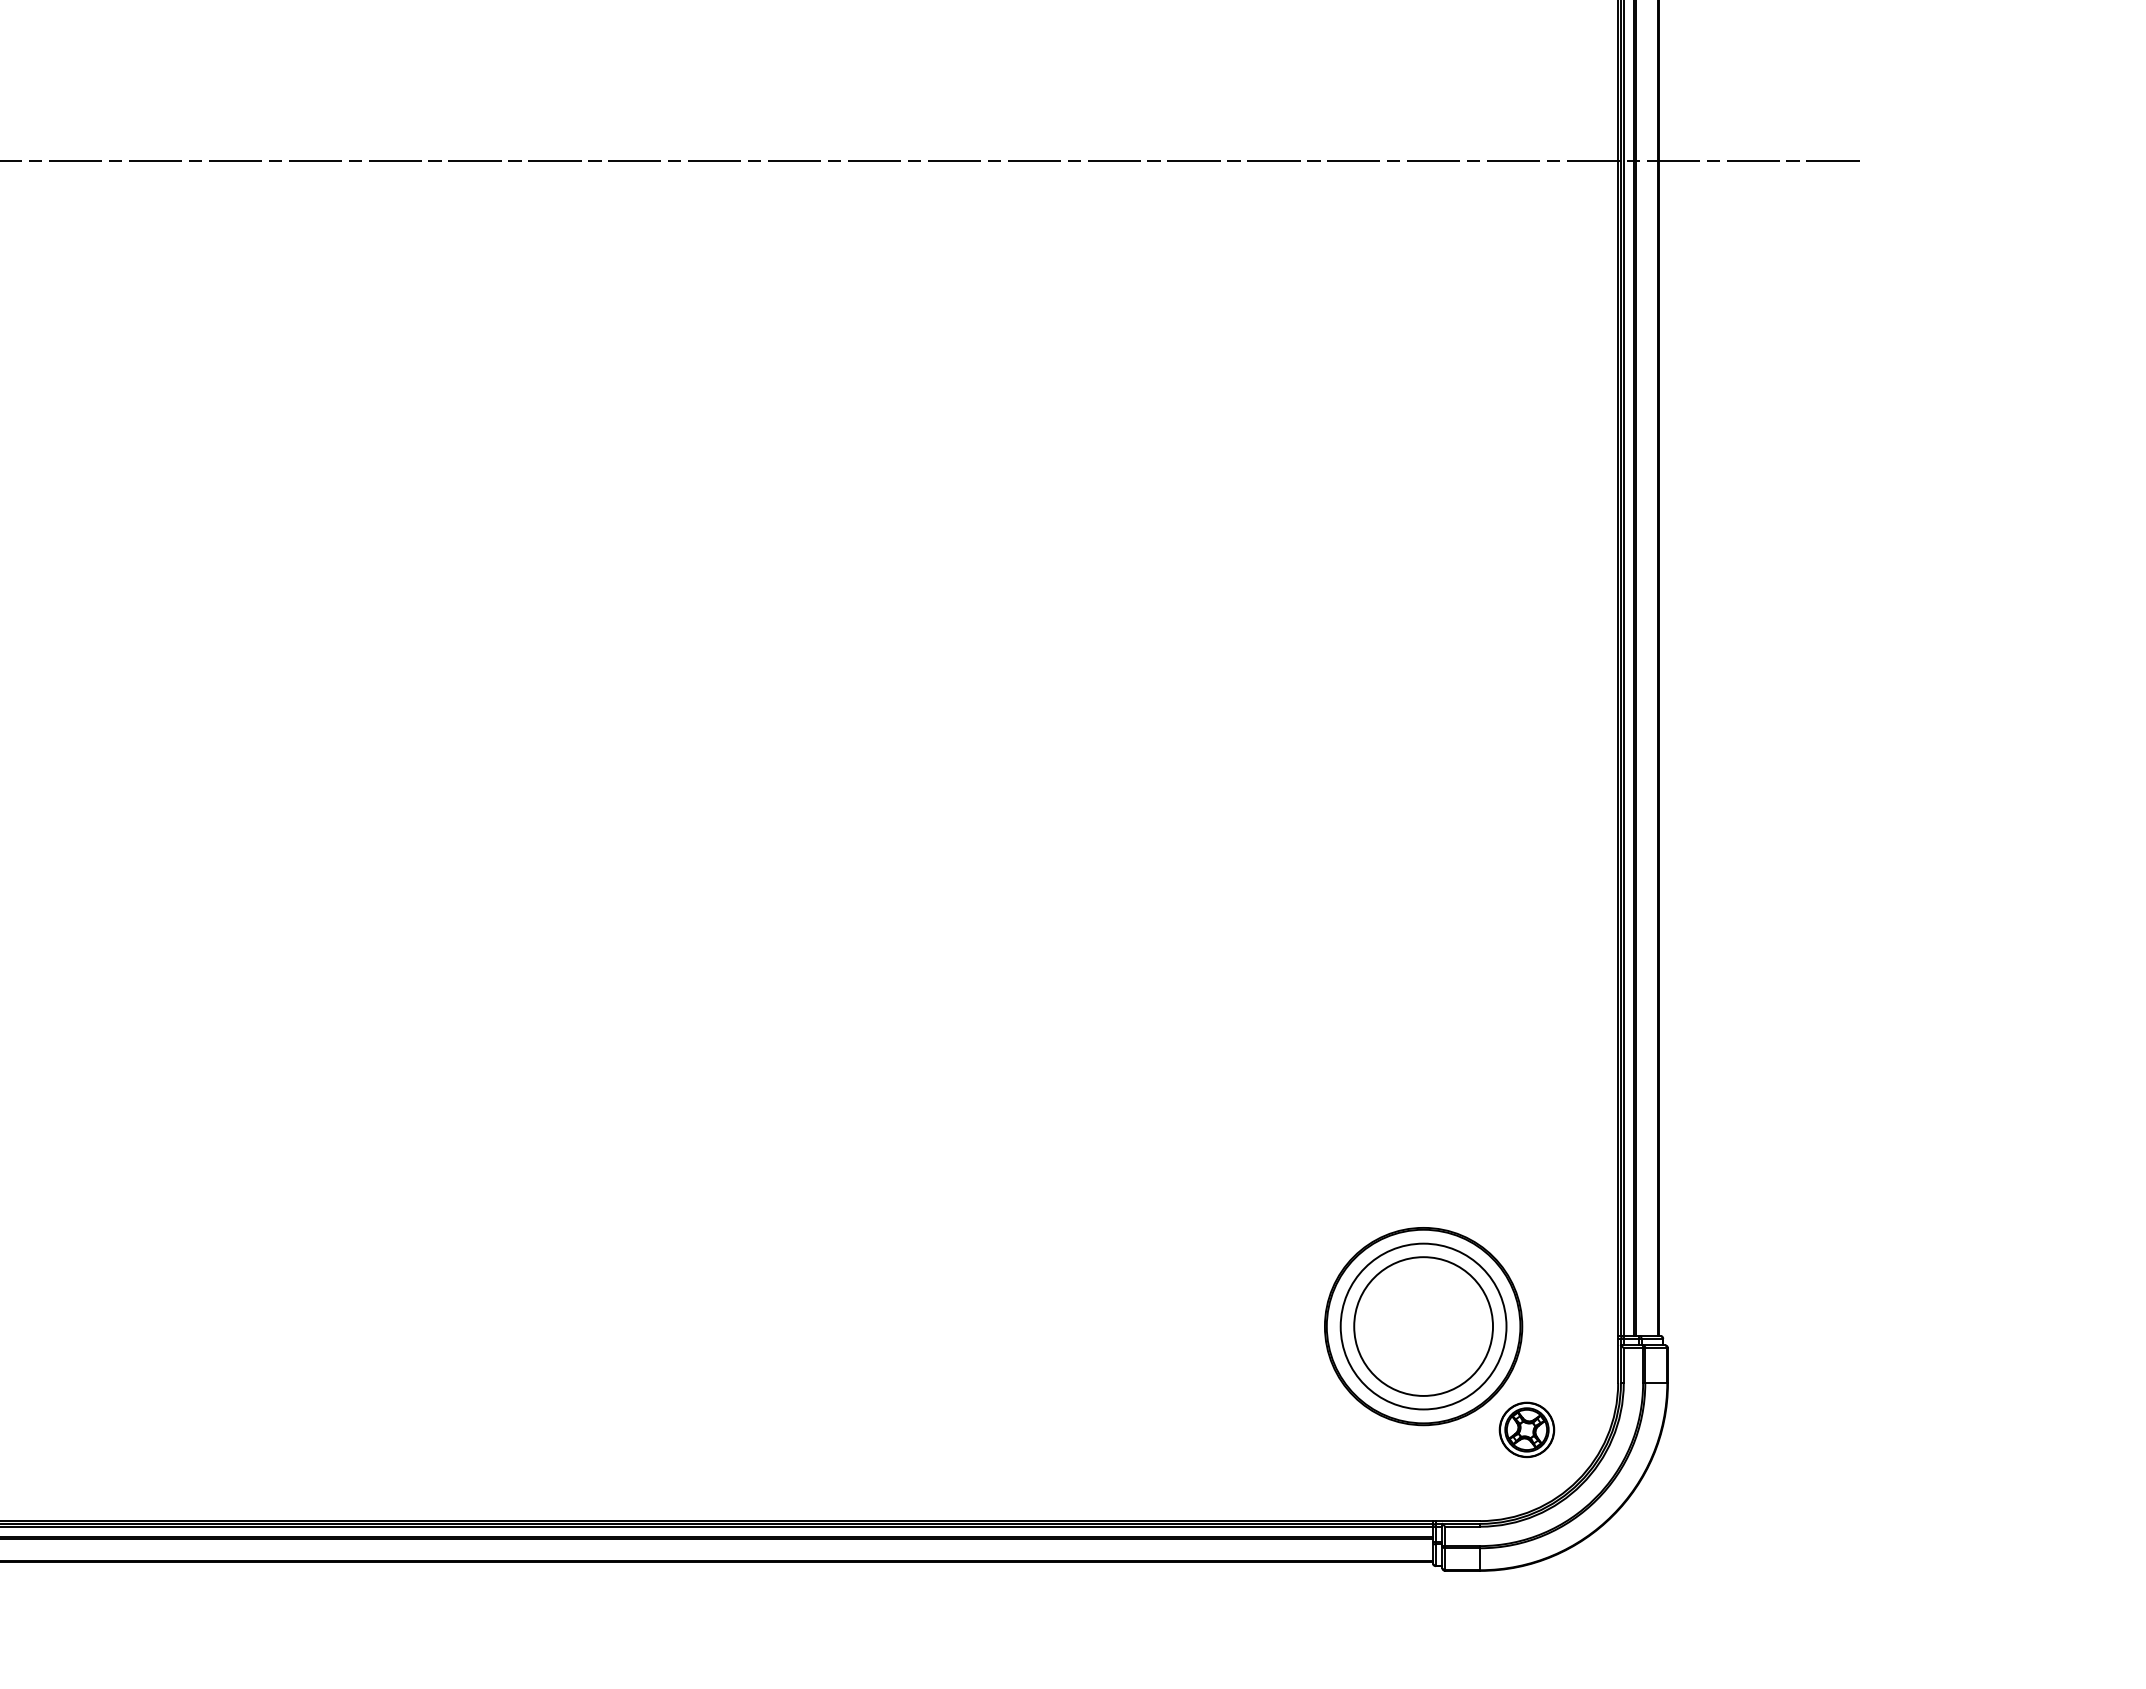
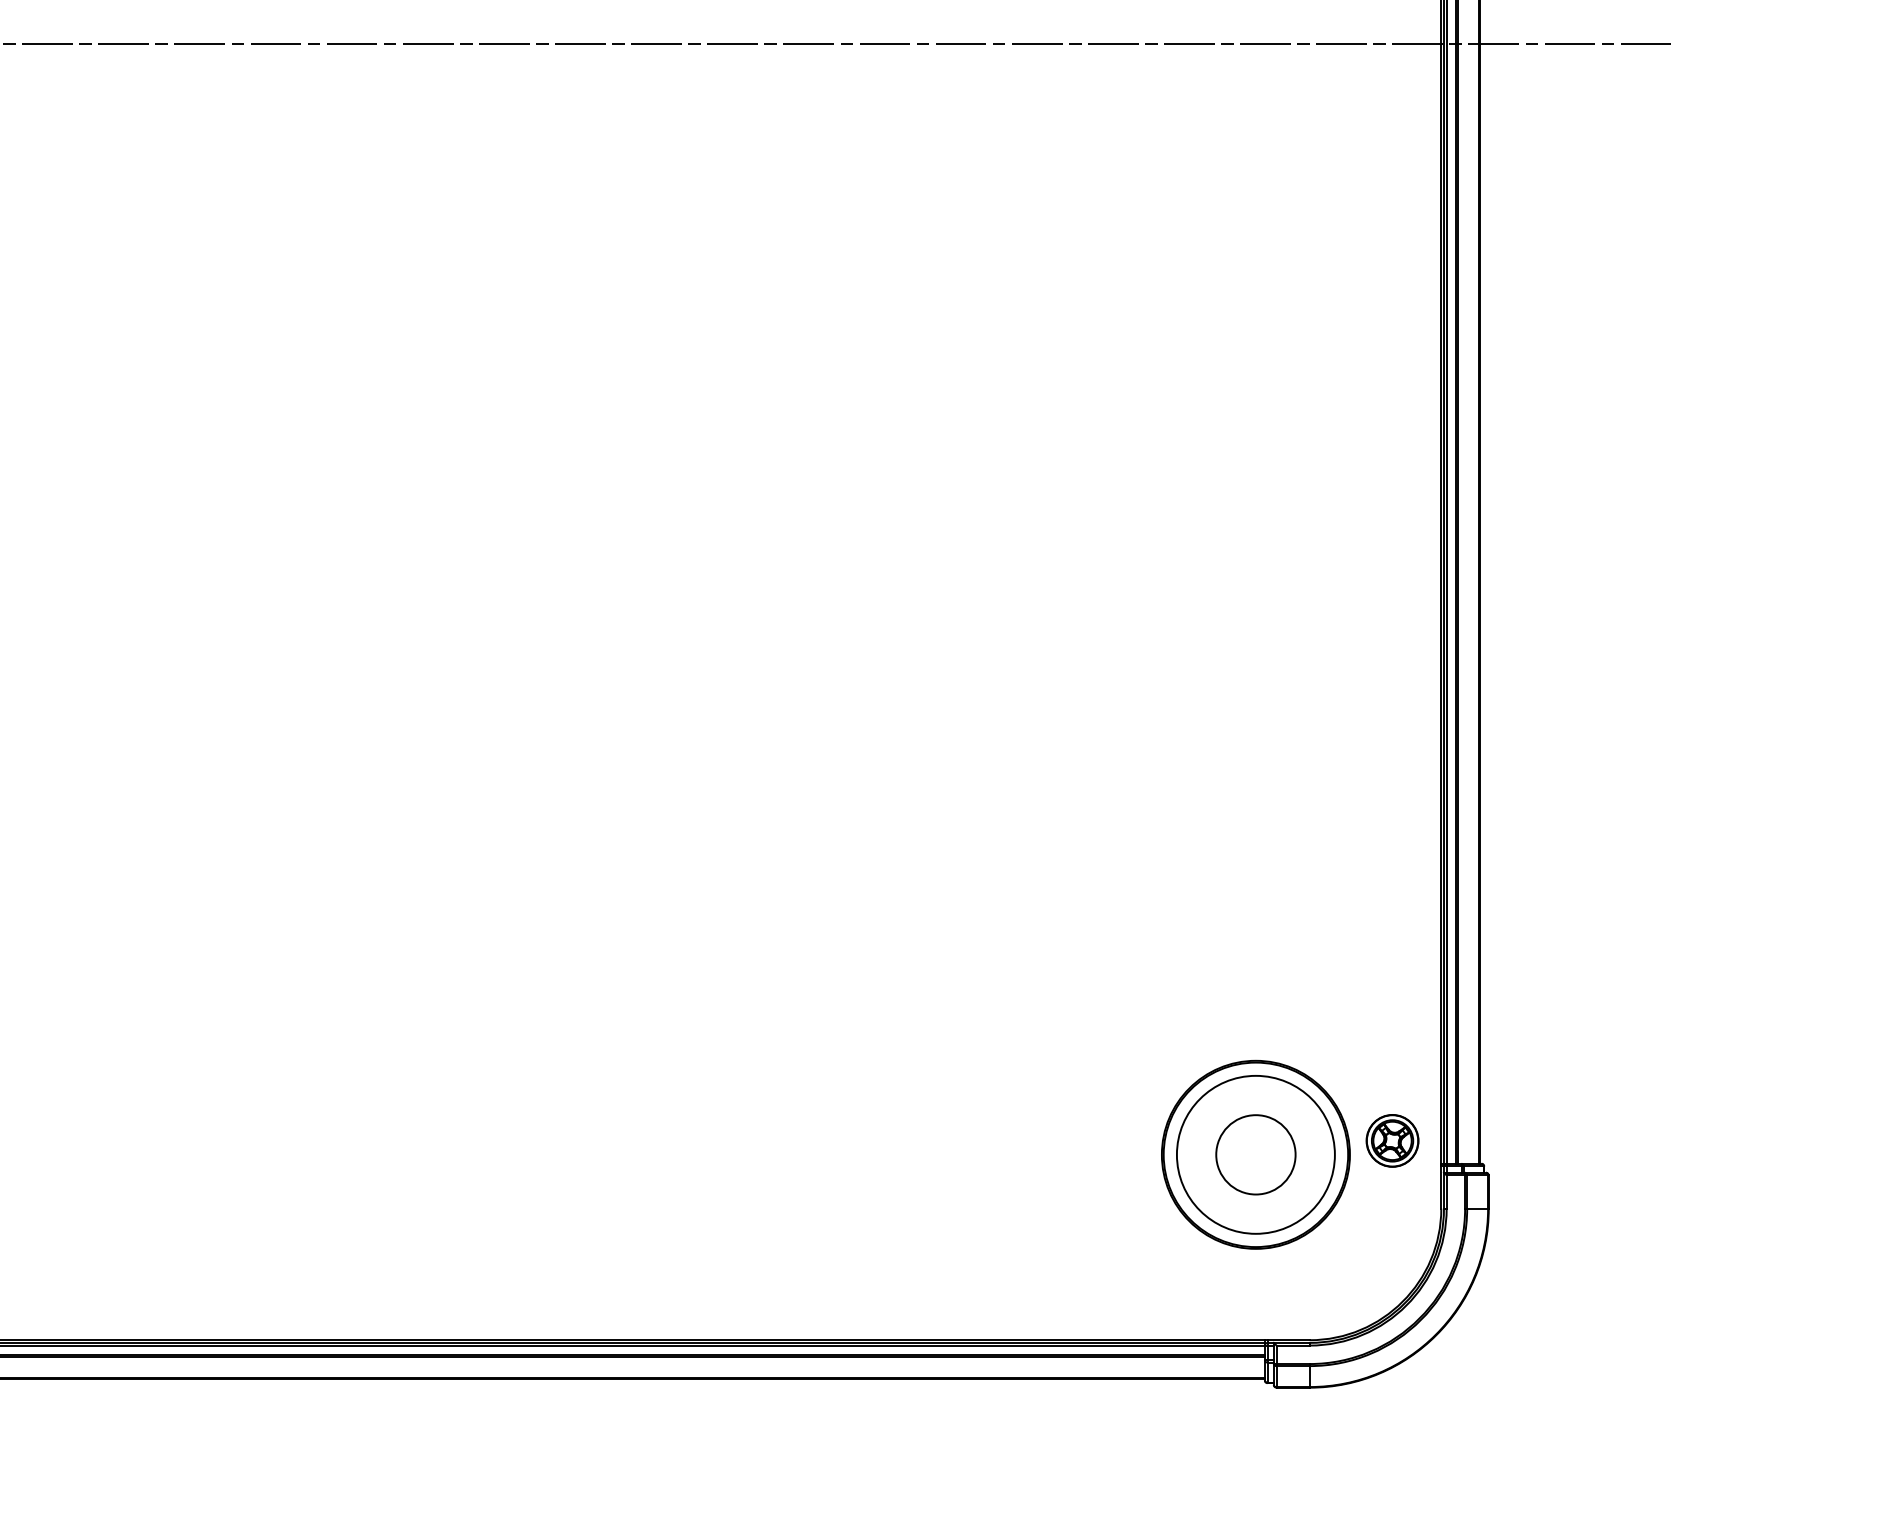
circle: (1423, 1326) -> (1255, 1154), size x0.6
part: (1526, 1429) -> (1392, 1140), moved

